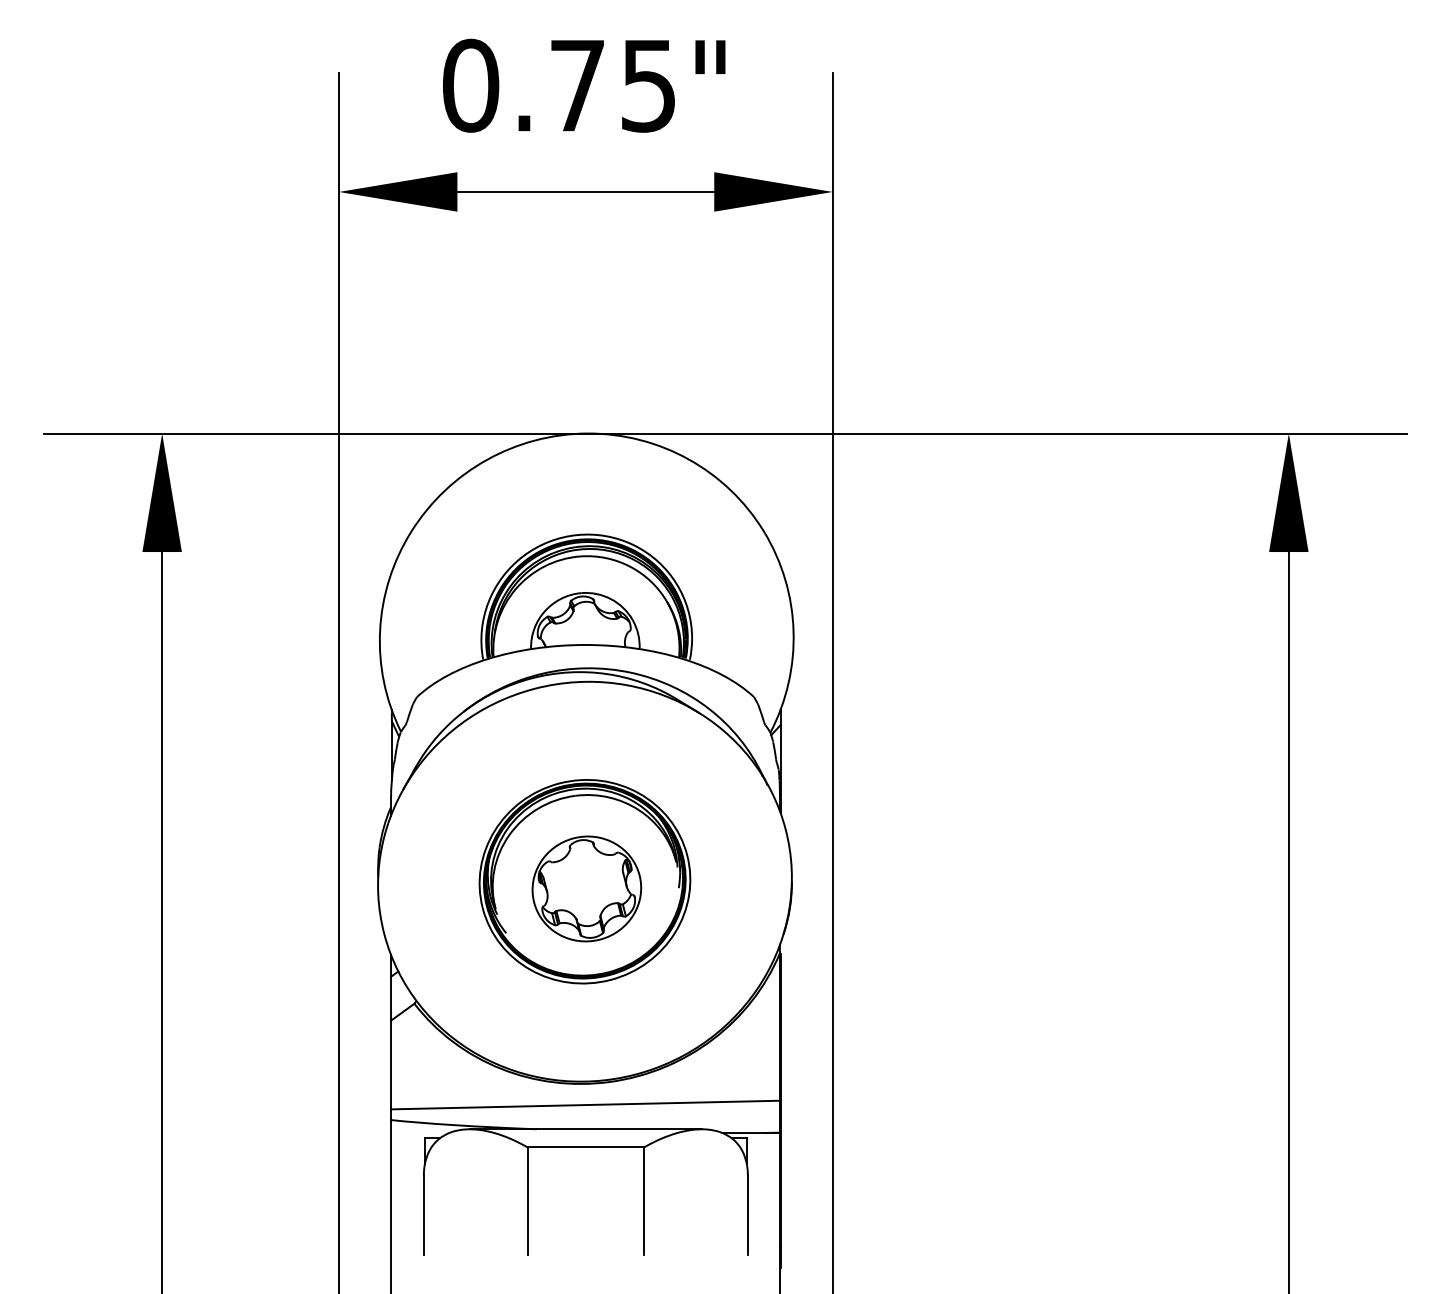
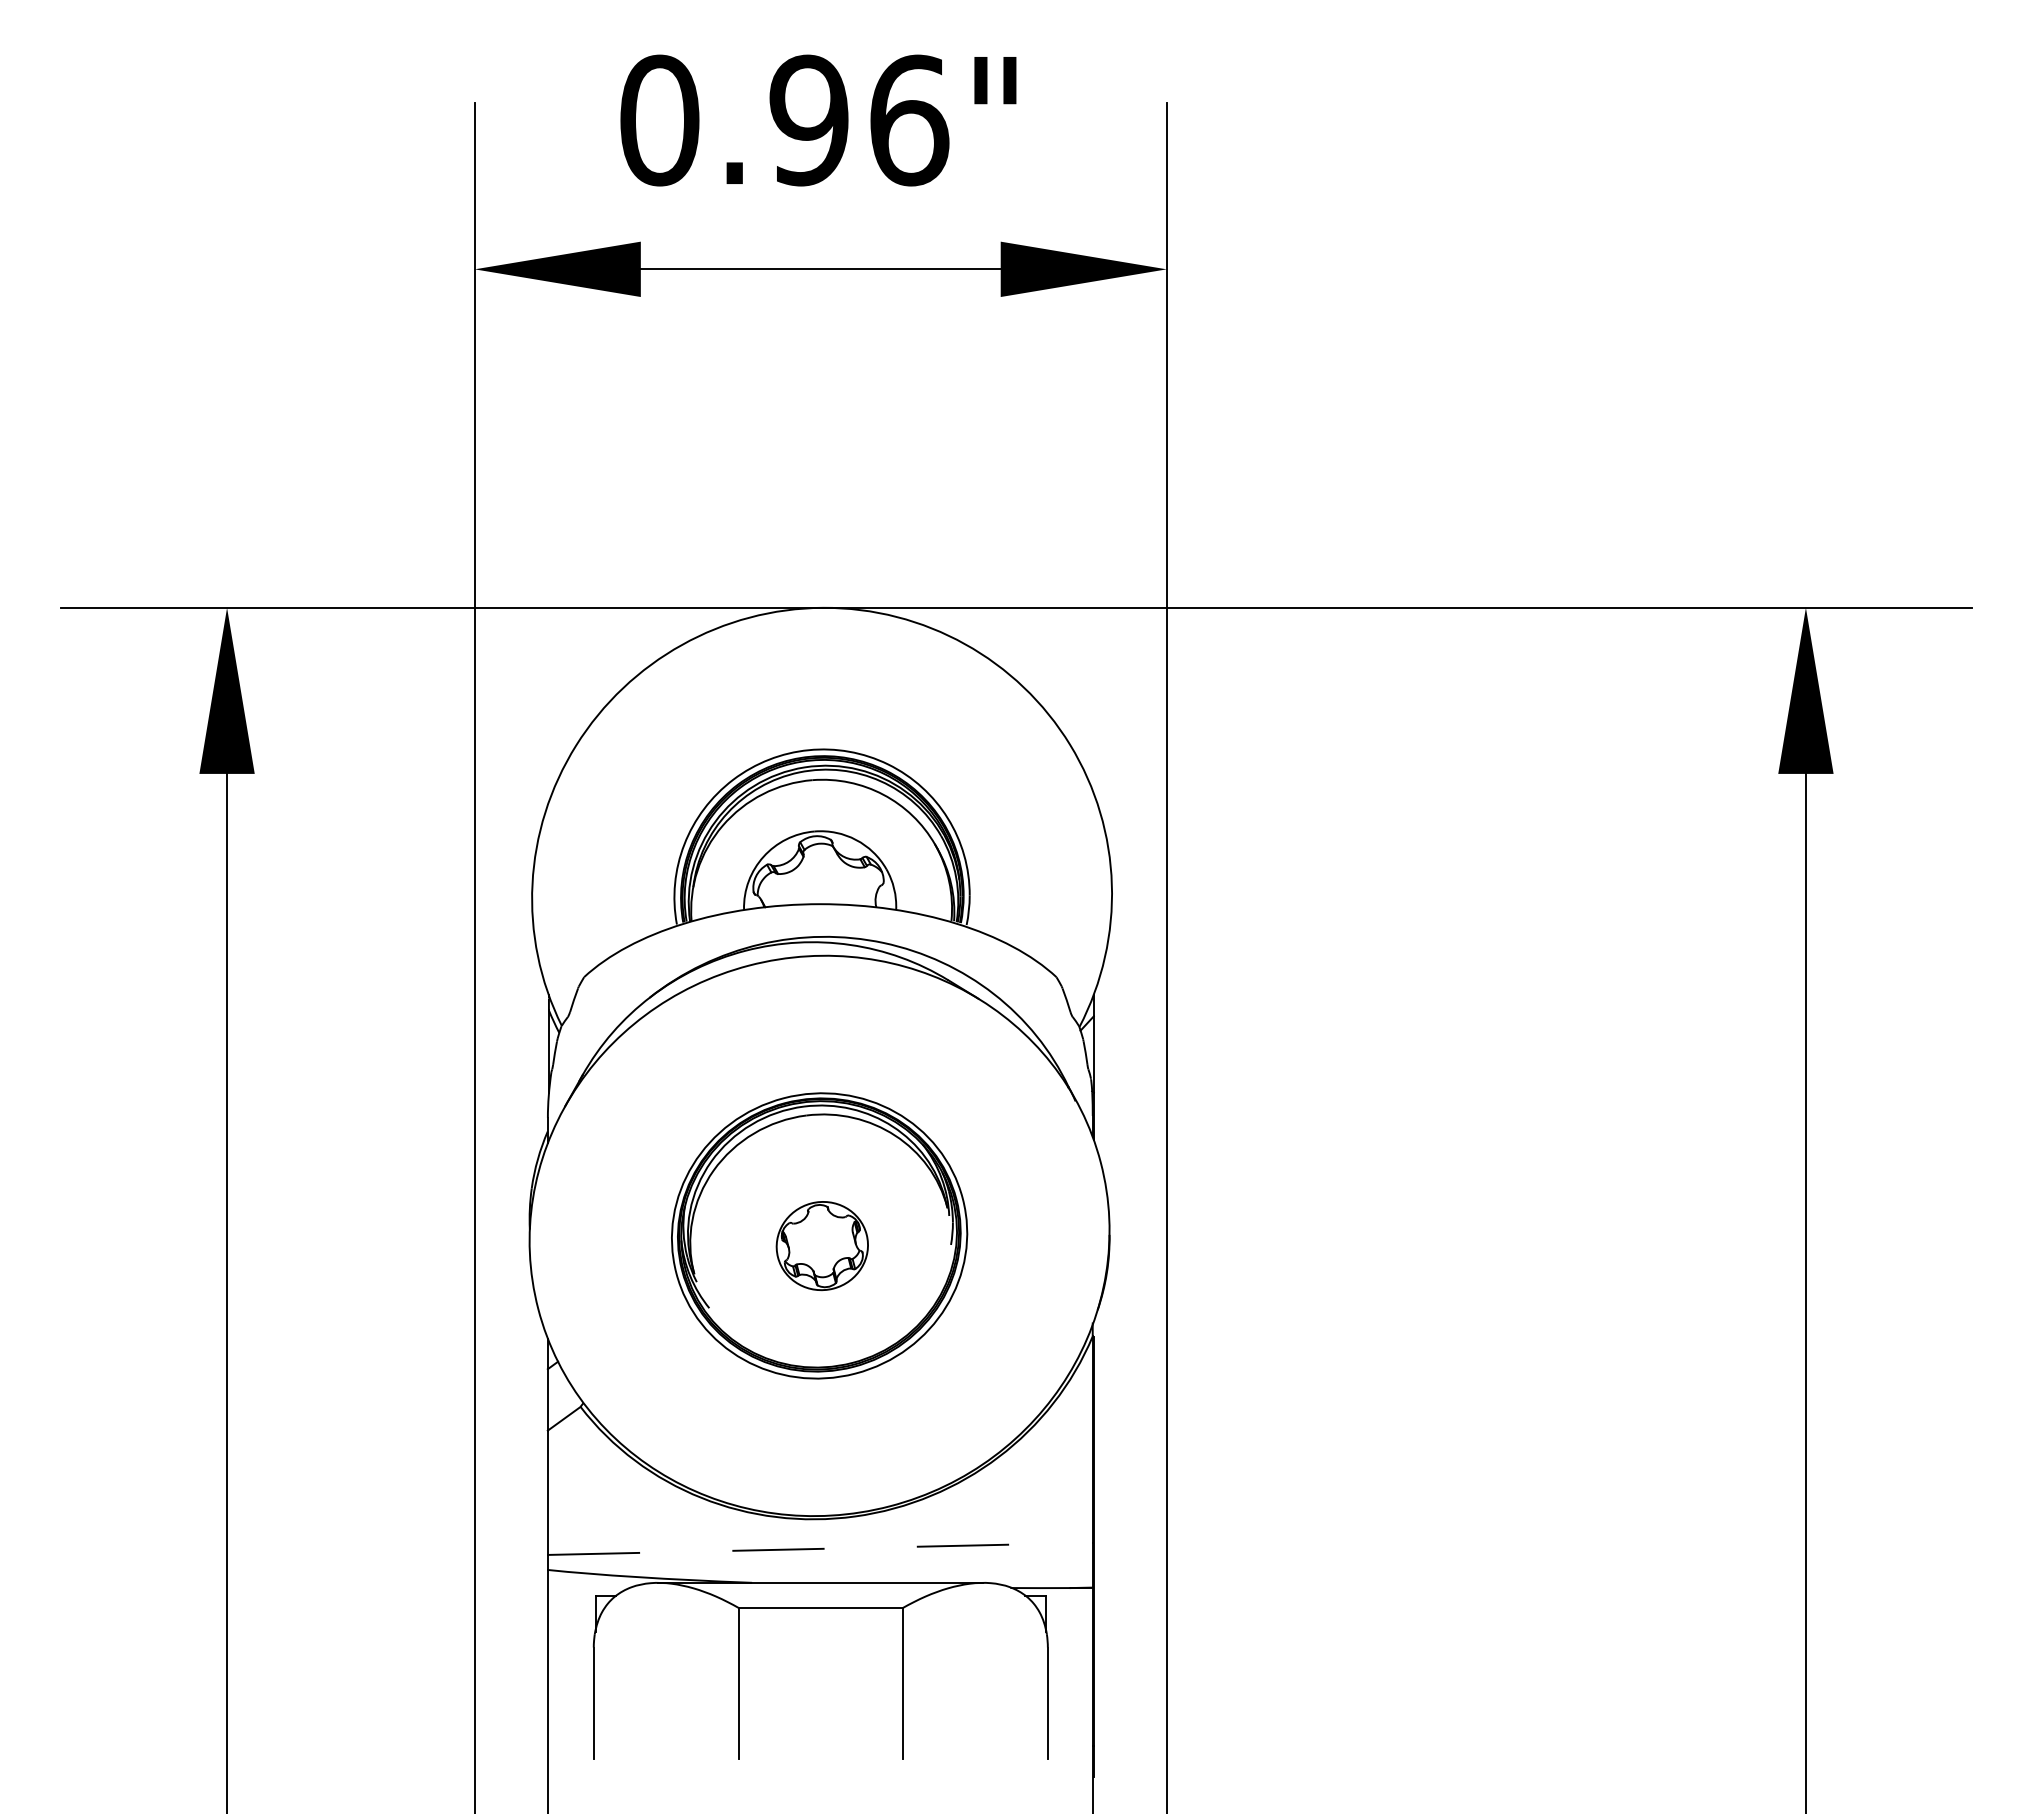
text: (613, 85) -> (859, 120), 0.75" -> 0.96"
part: (587, 888) -> (822, 1245), size x0.6
line: (585, 1104) -> (820, 1548), solid -> dashed

